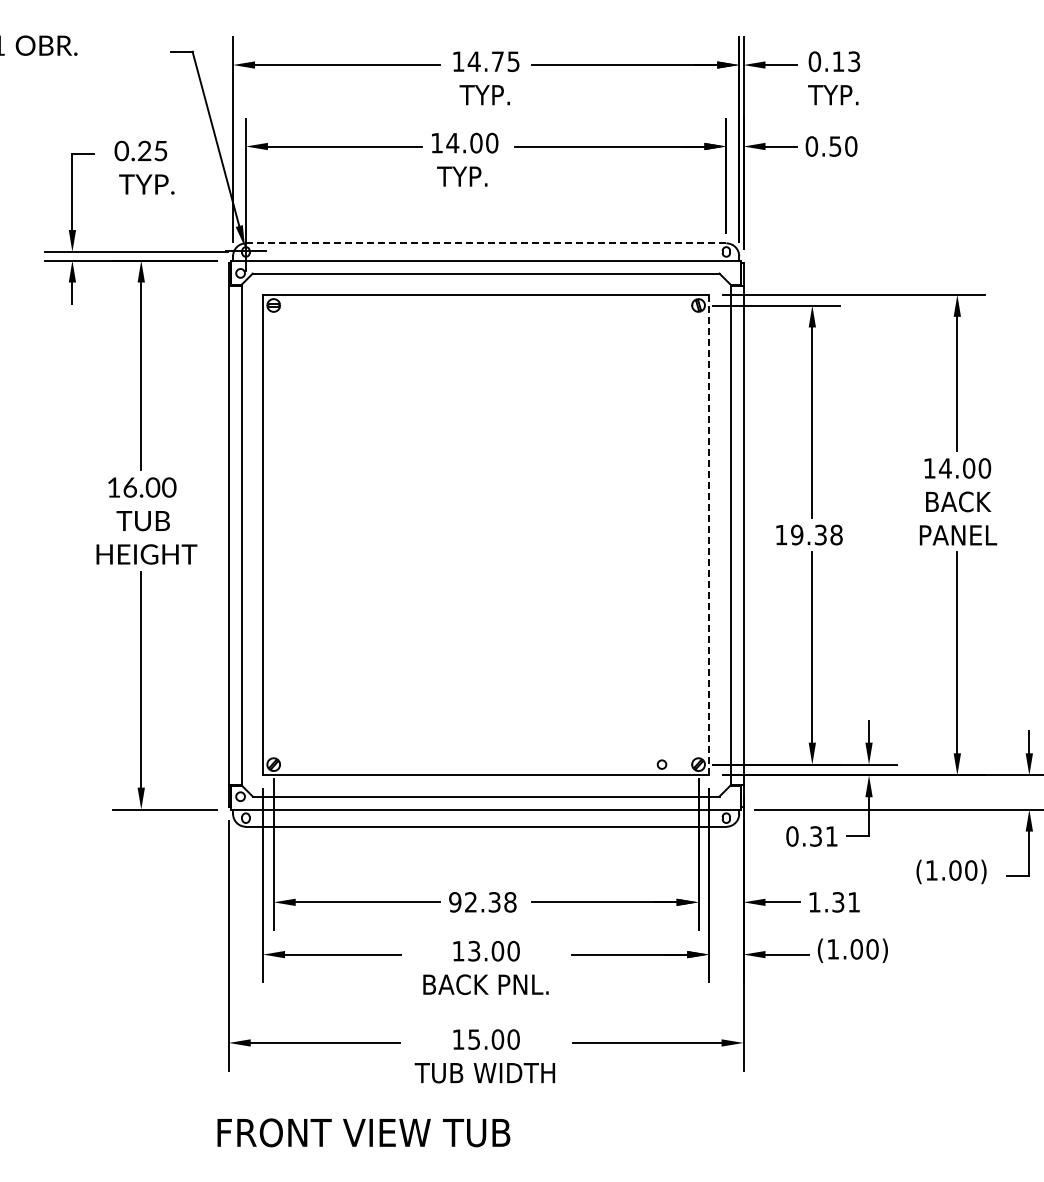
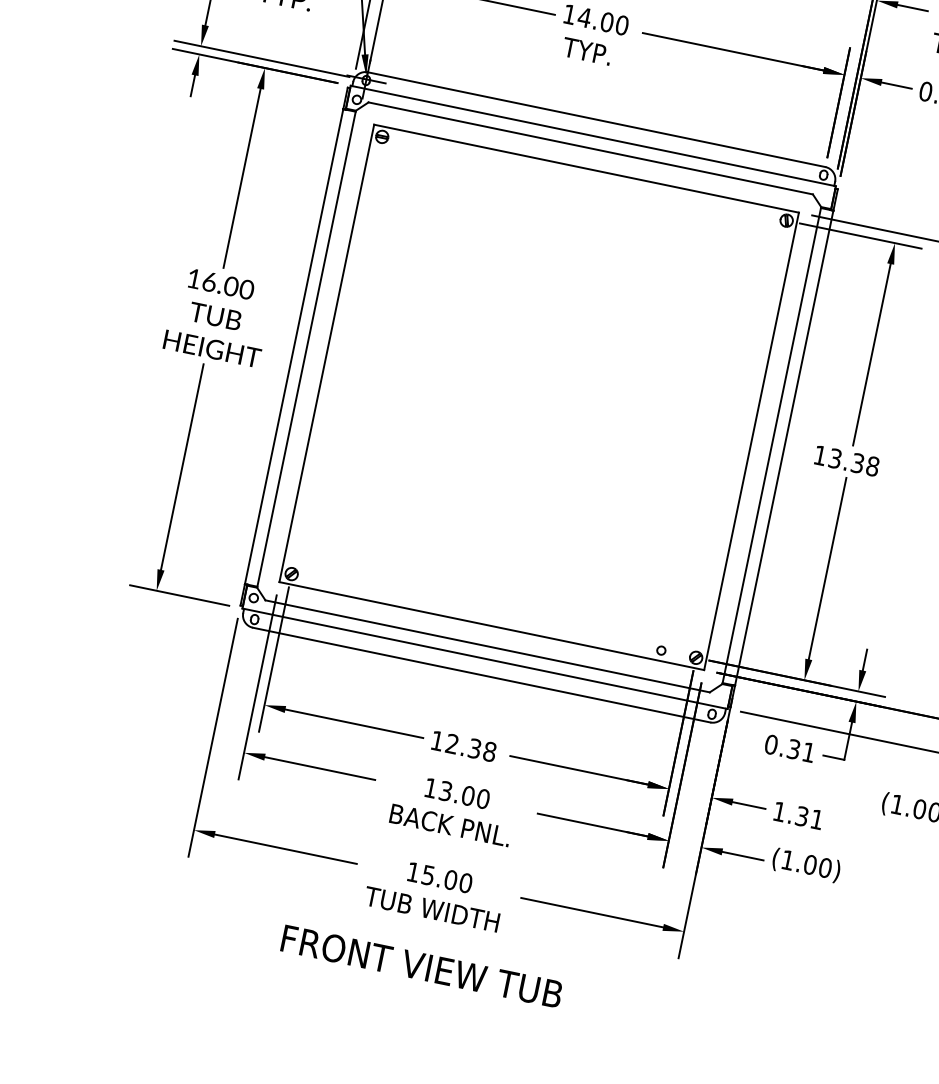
line: (486, 243) -> (597, 119), dashed -> solid
text: (797, 534) -> (835, 458), 19.38 -> 13.38
line: (709, 535) -> (751, 441), dashed -> solid
text: (455, 902) -> (437, 741), 92.38 -> 12.38
text: (363, 1132) -> (421, 966), moved

